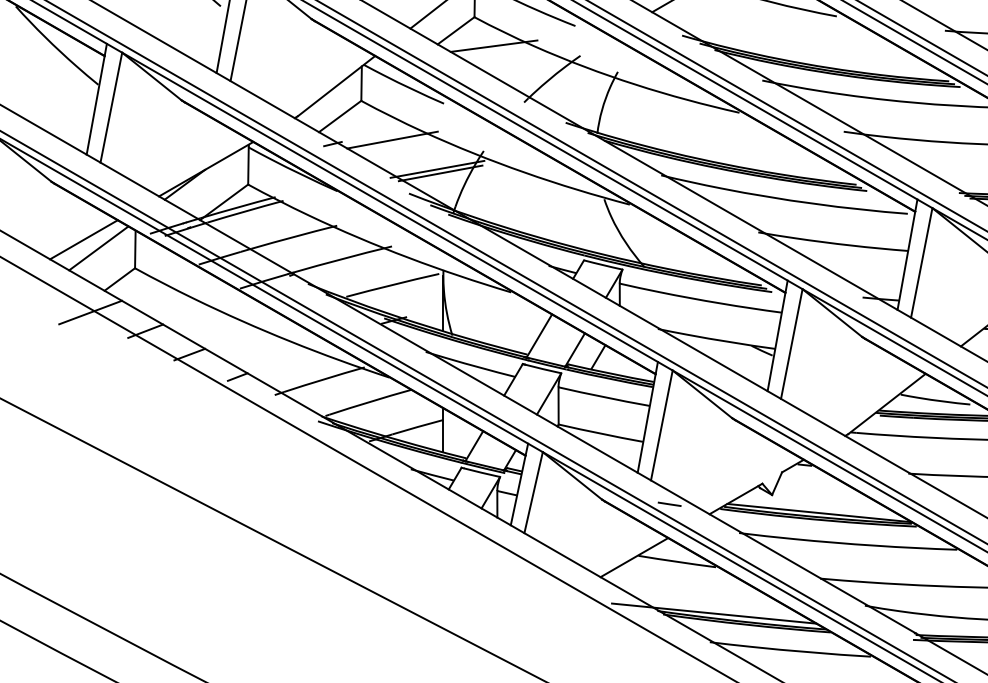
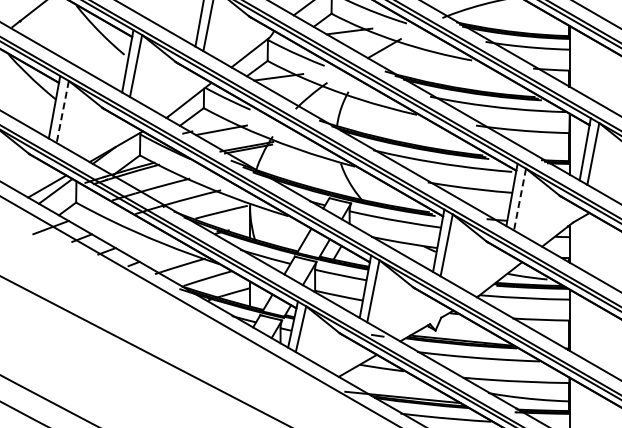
line: (110, 106) -> (62, 111), solid -> dashed
line: (920, 264) -> (519, 200), solid -> dashed

